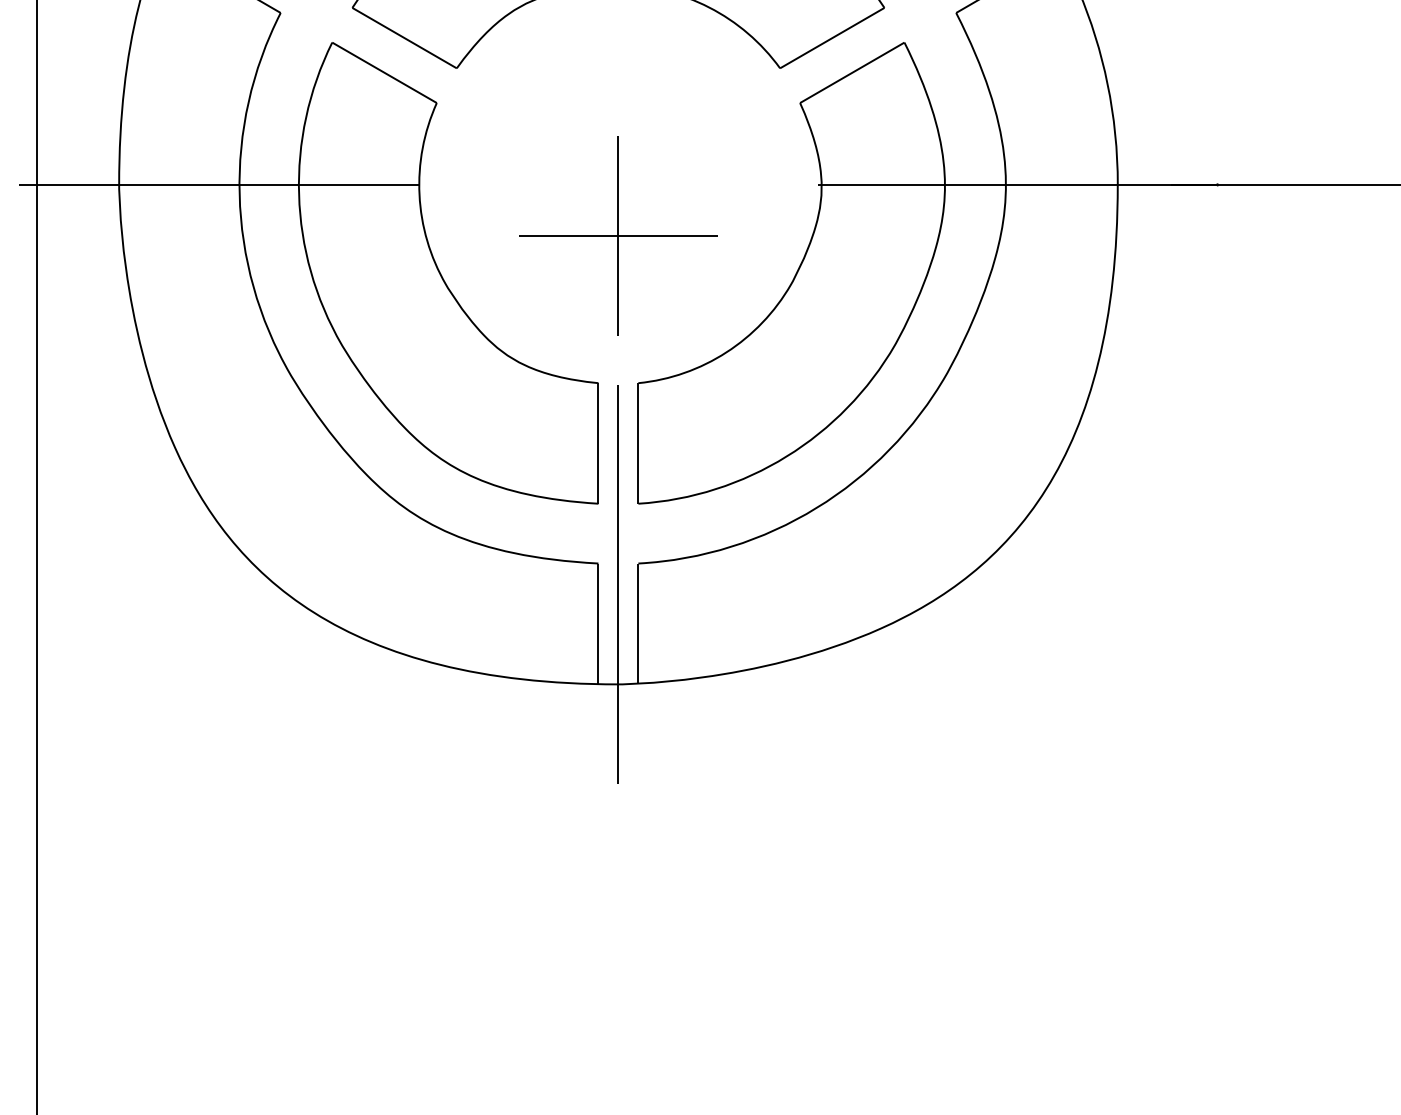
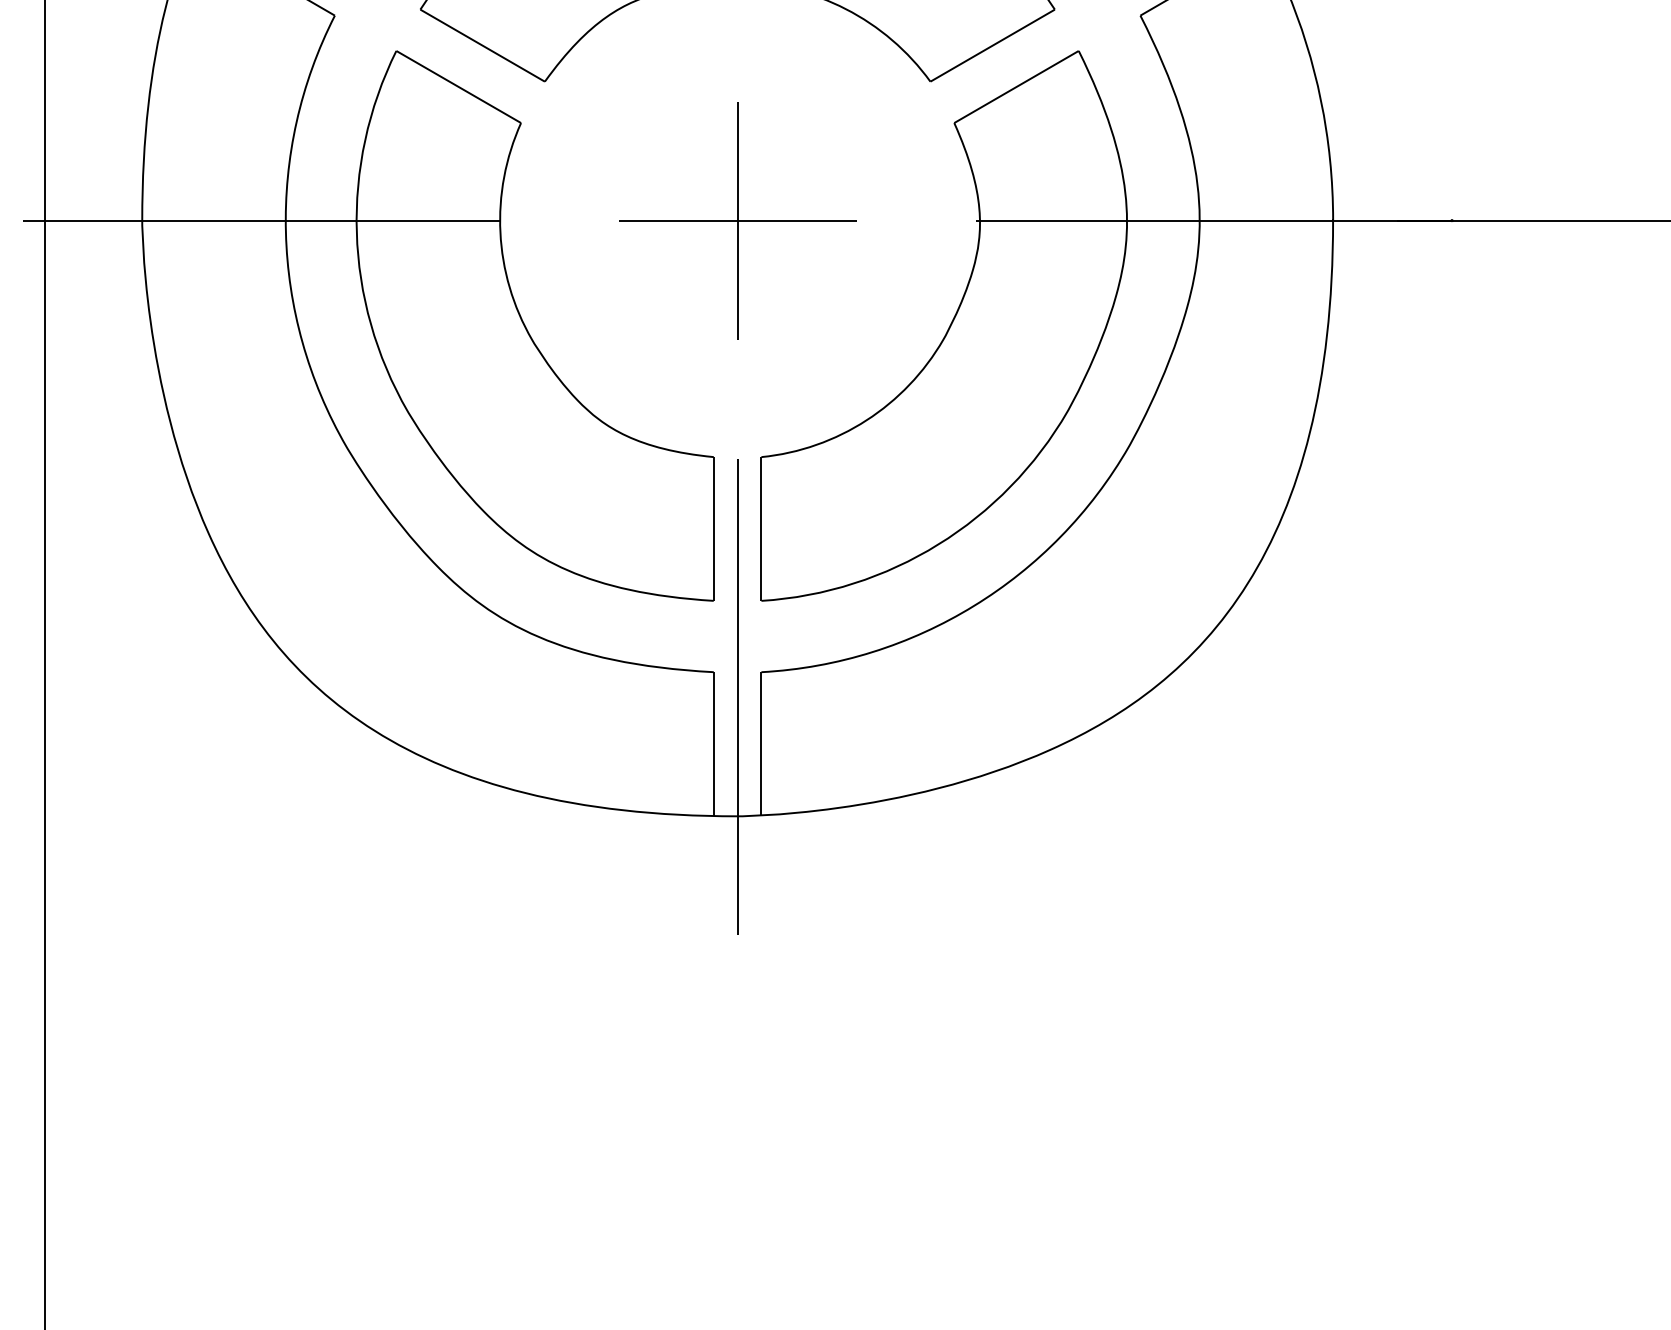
part: (618, 235) -> (737, 220), moved

